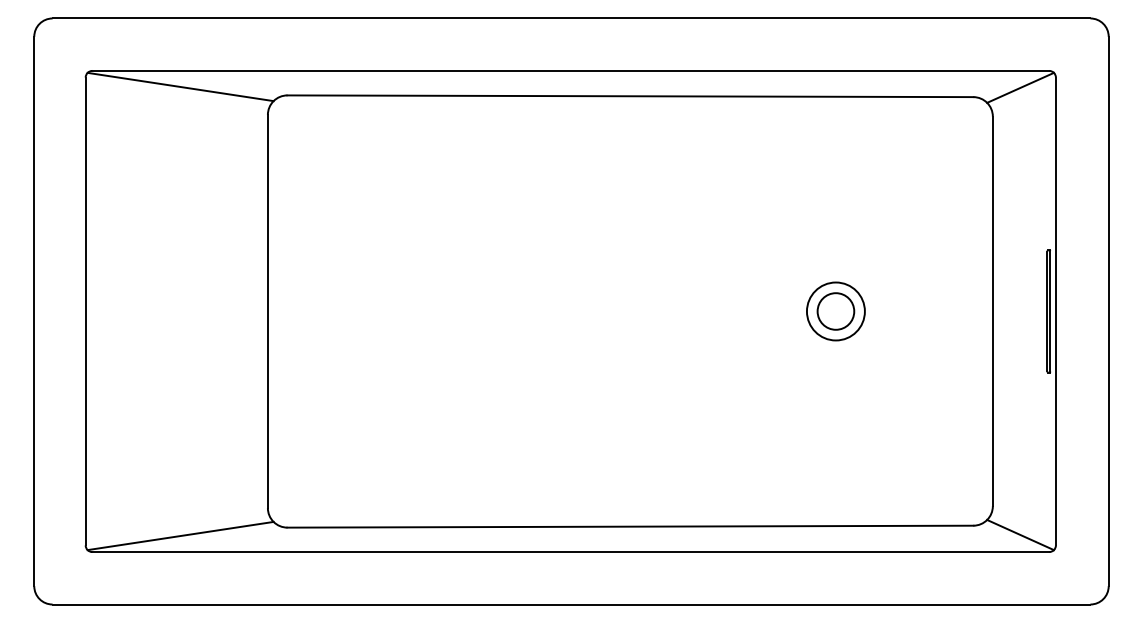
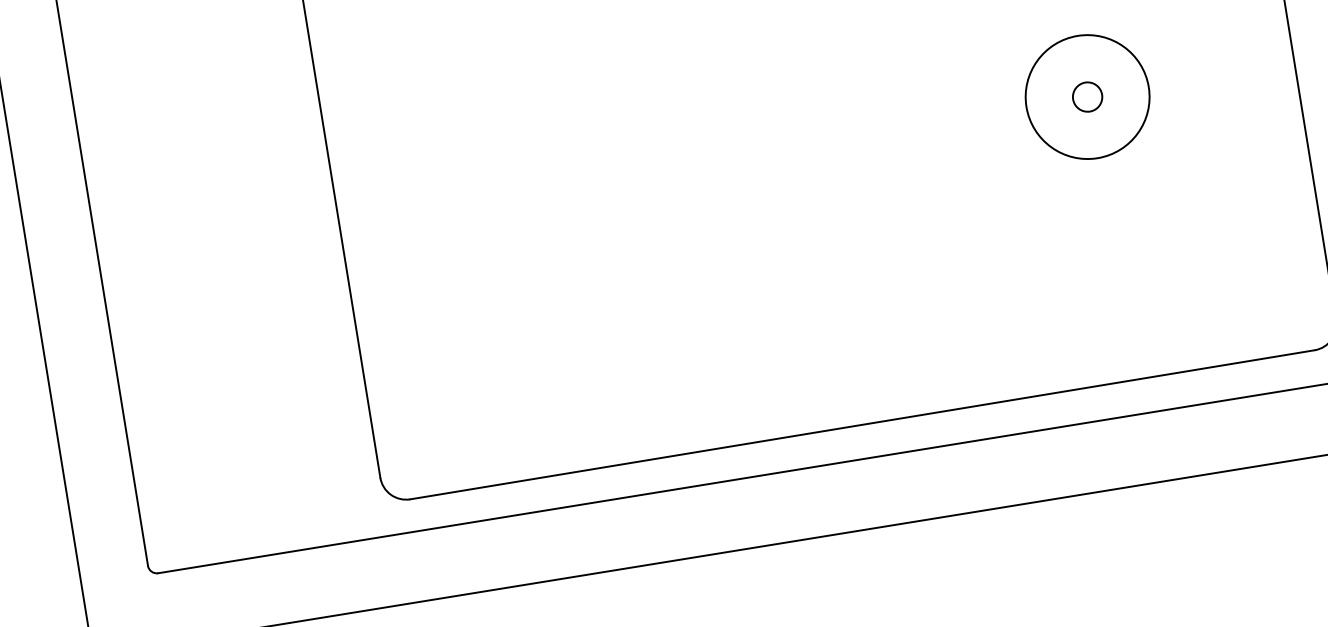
circle: (835, 311) -> (1087, 97), size x0.6
circle: (835, 311) -> (1087, 97), size x1.6
line: (180, 535) -> (270, 532), removed

